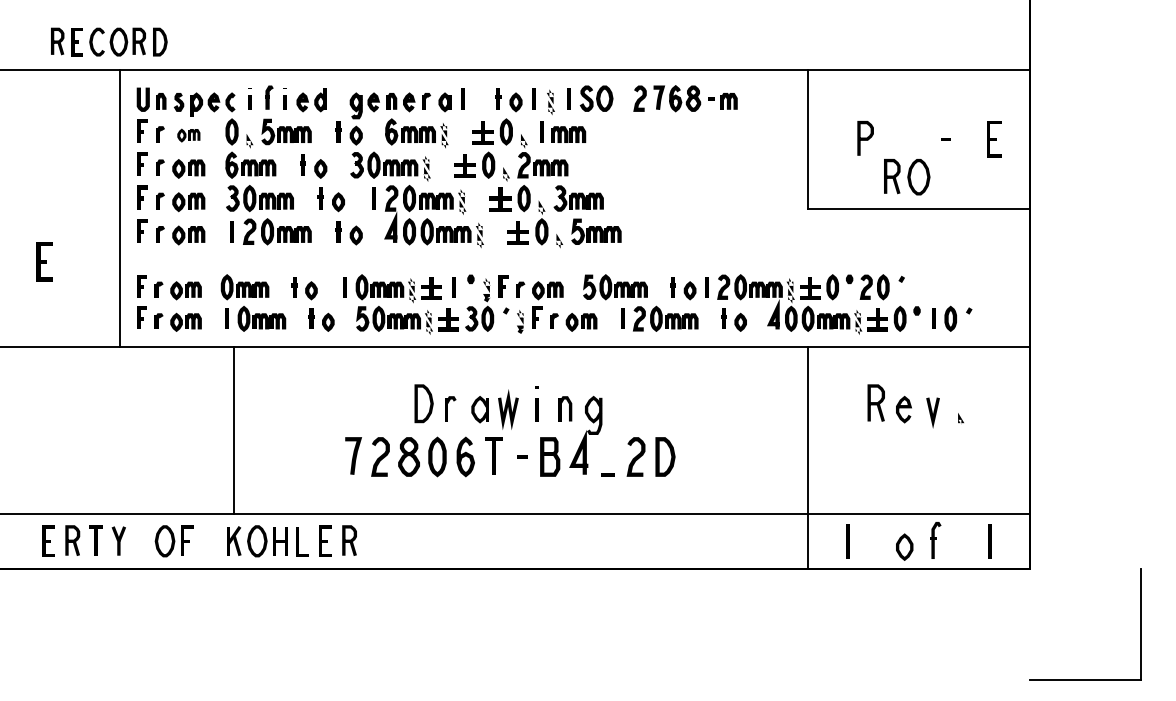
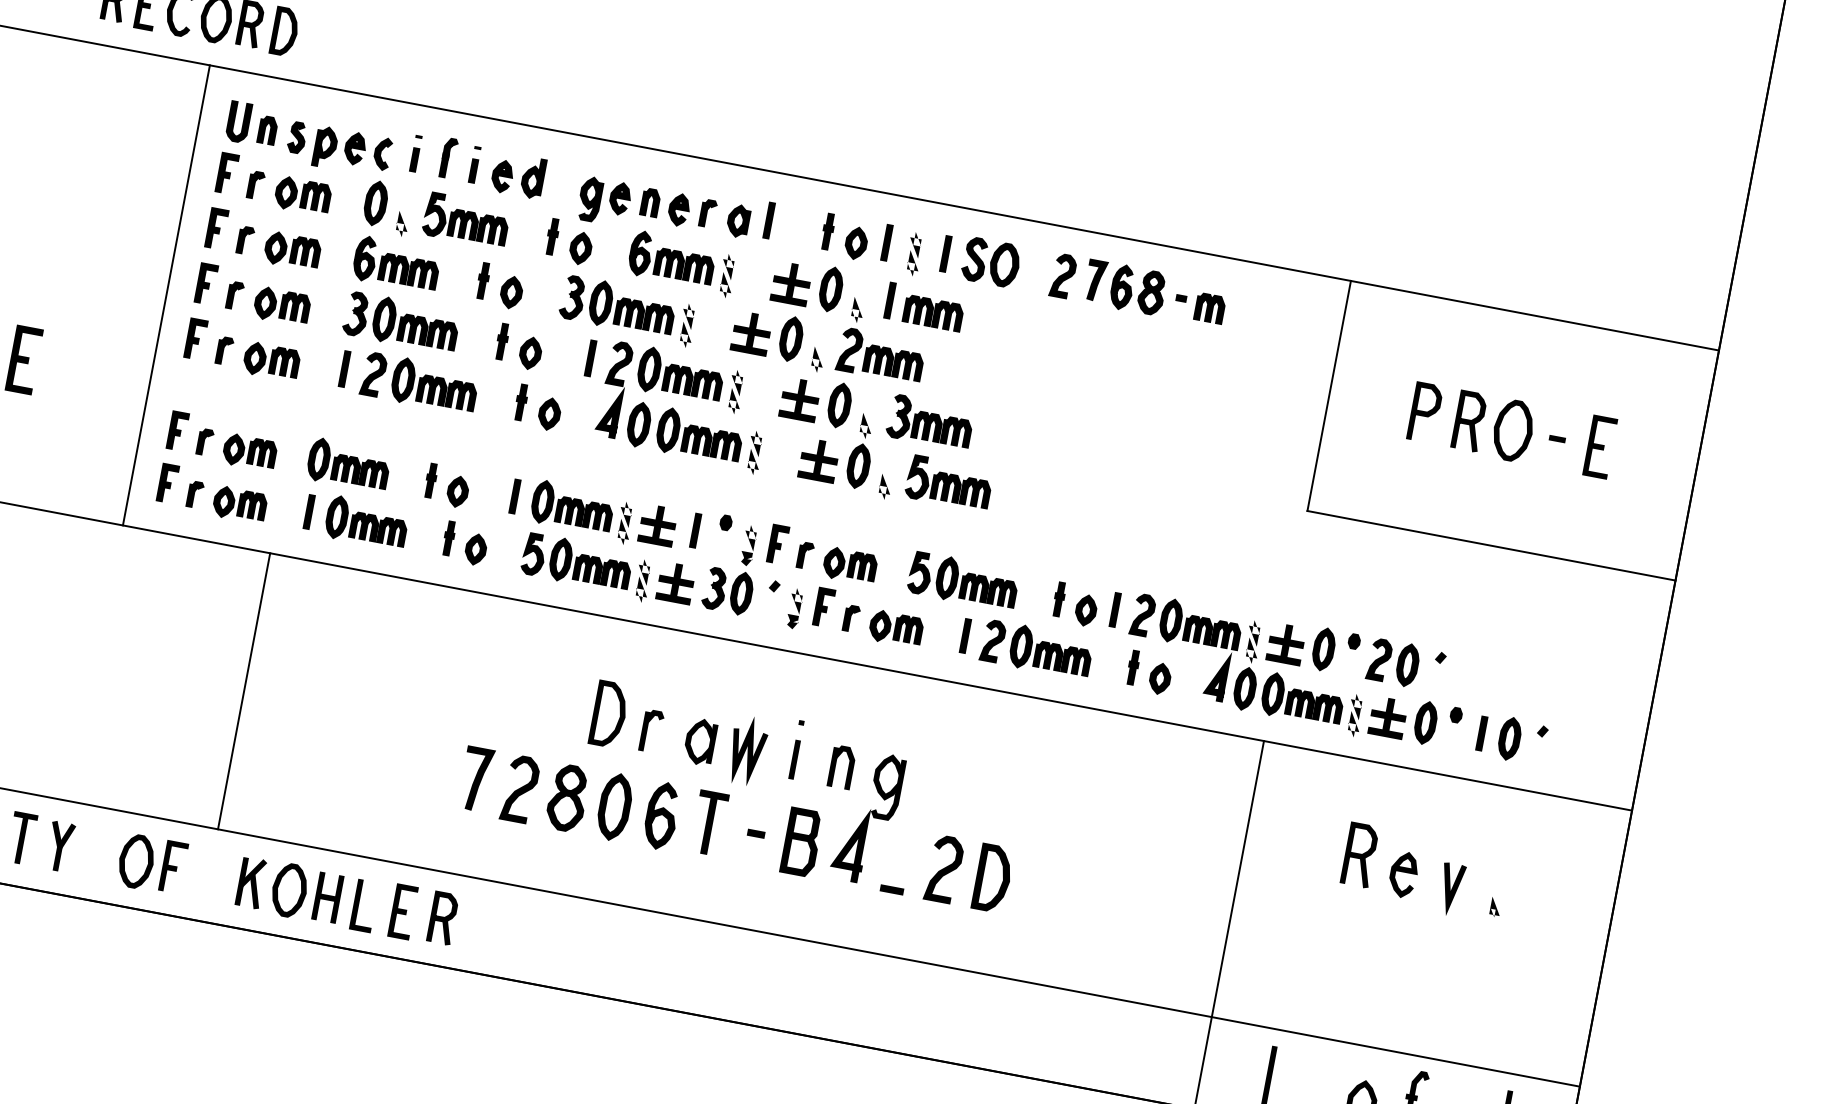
part: (188, 135) -> (302, 195), size x1.43
part: (994, 139) -> (1600, 447), moved
part: (907, 177) -> (1494, 427), moved
line: (233, 430) -> (243, 691), moved

